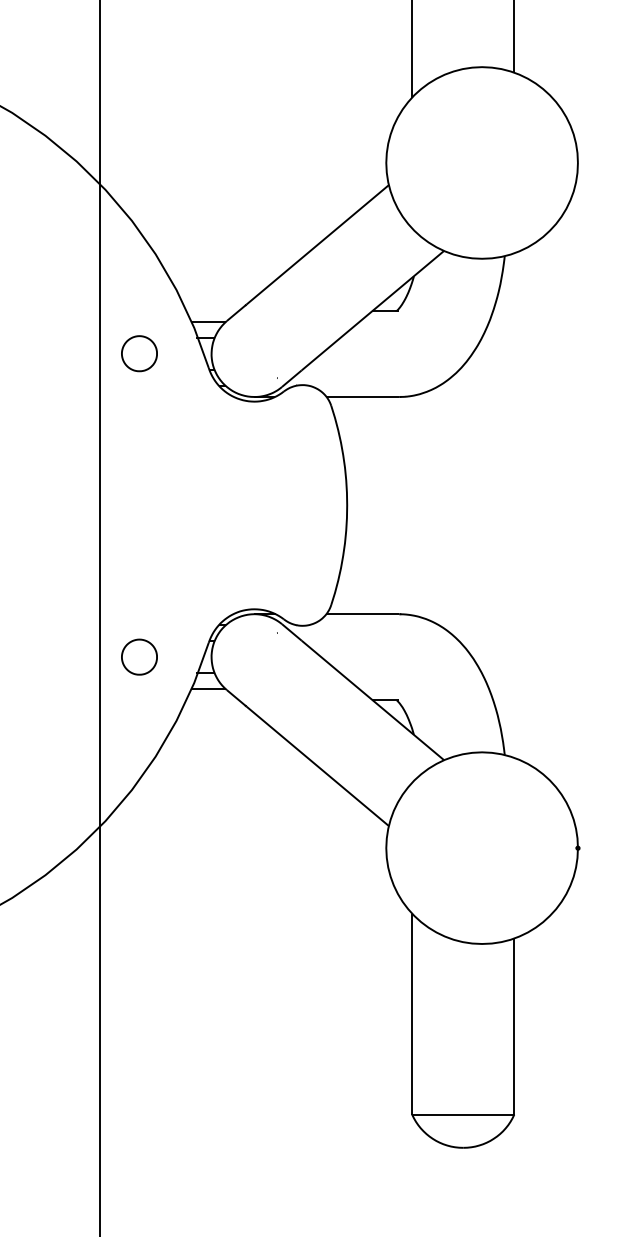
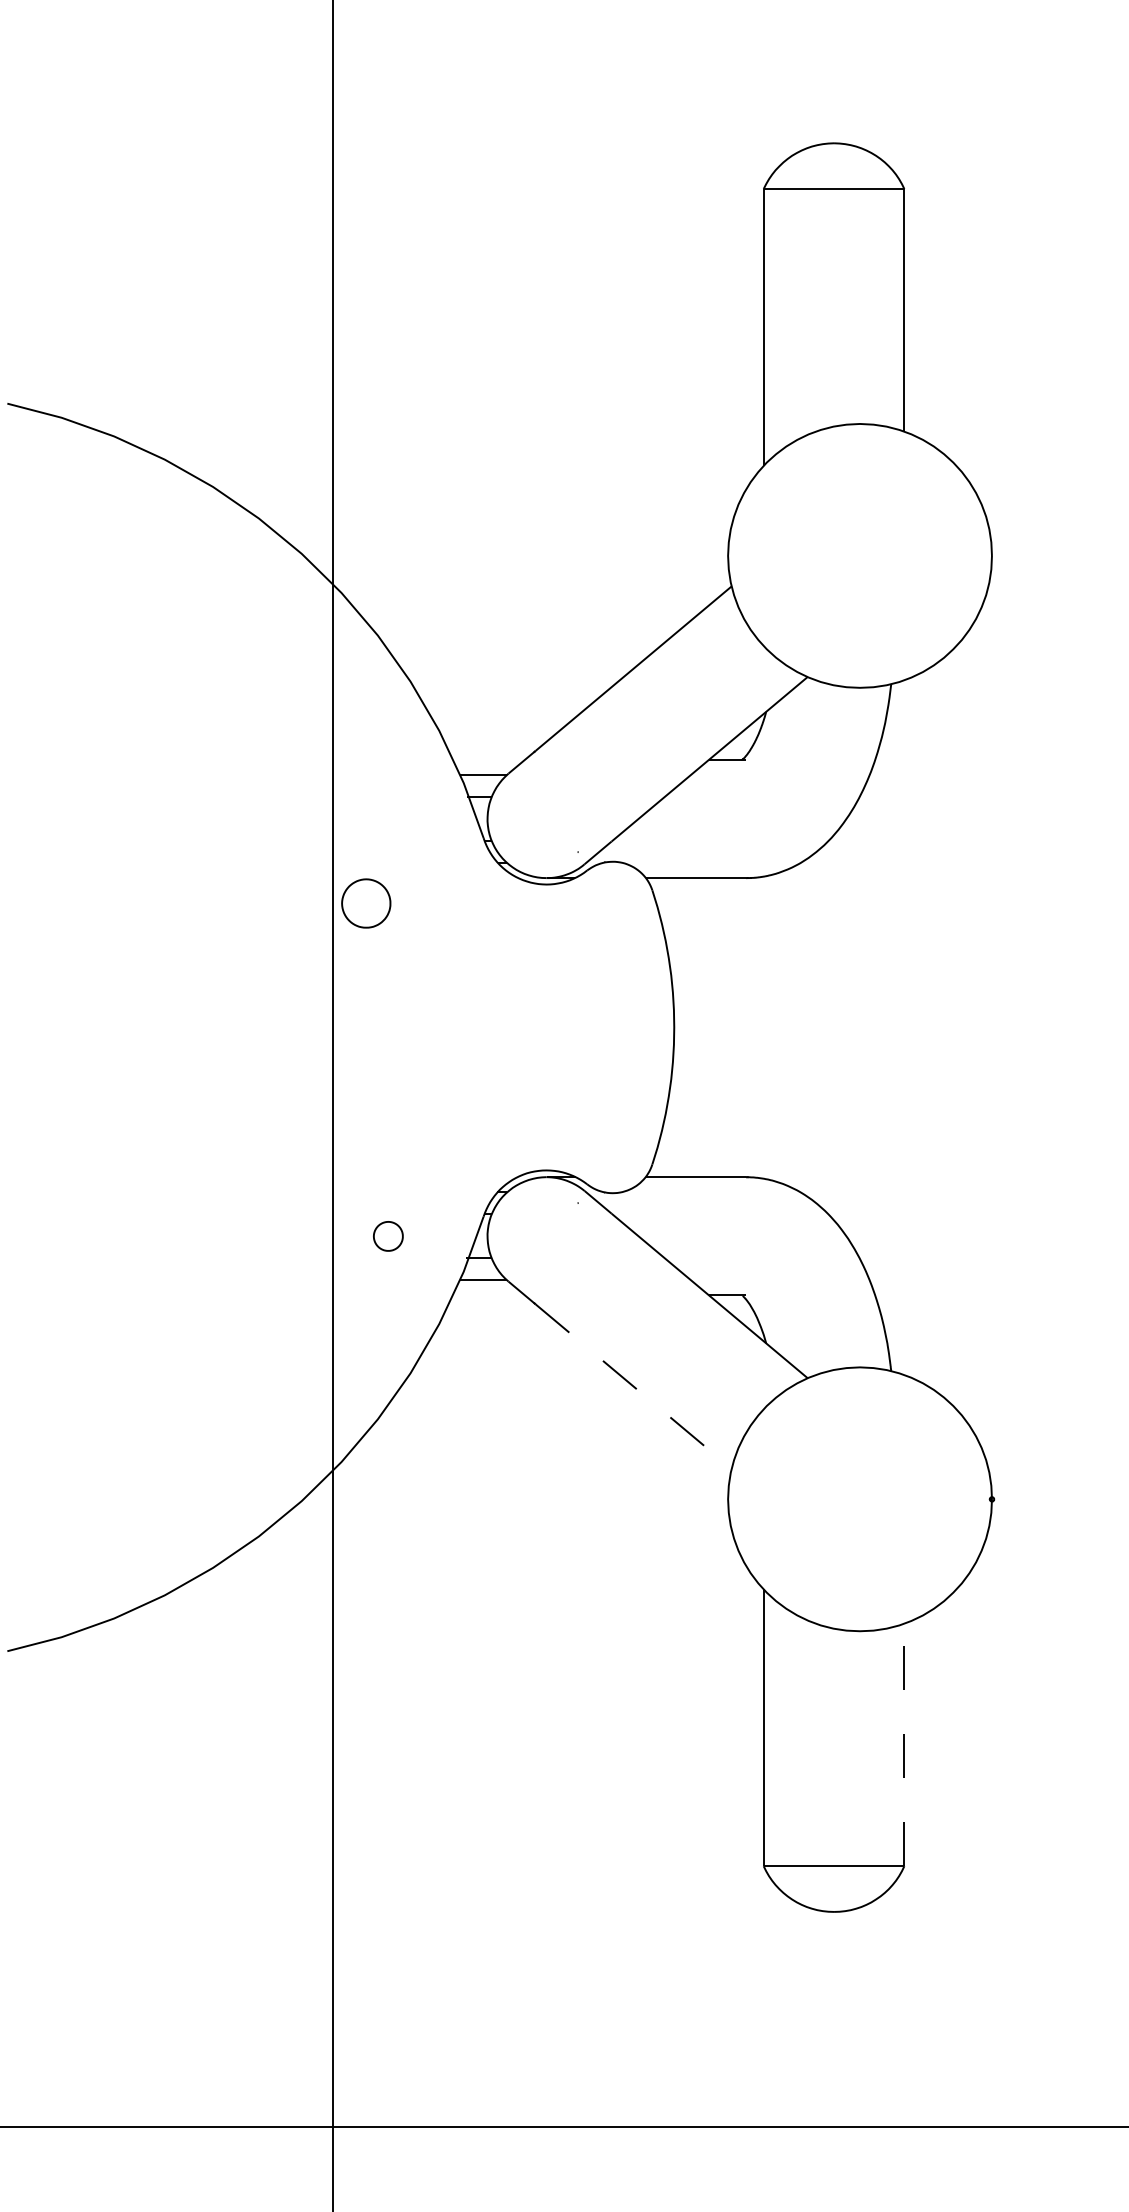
part: (139, 353) -> (366, 903), moved
part: (139, 657) -> (388, 1236), size x0.6
line: (317, 766) -> (633, 1386), solid -> dashed
line: (514, 1026) -> (904, 1744), solid -> dashed

